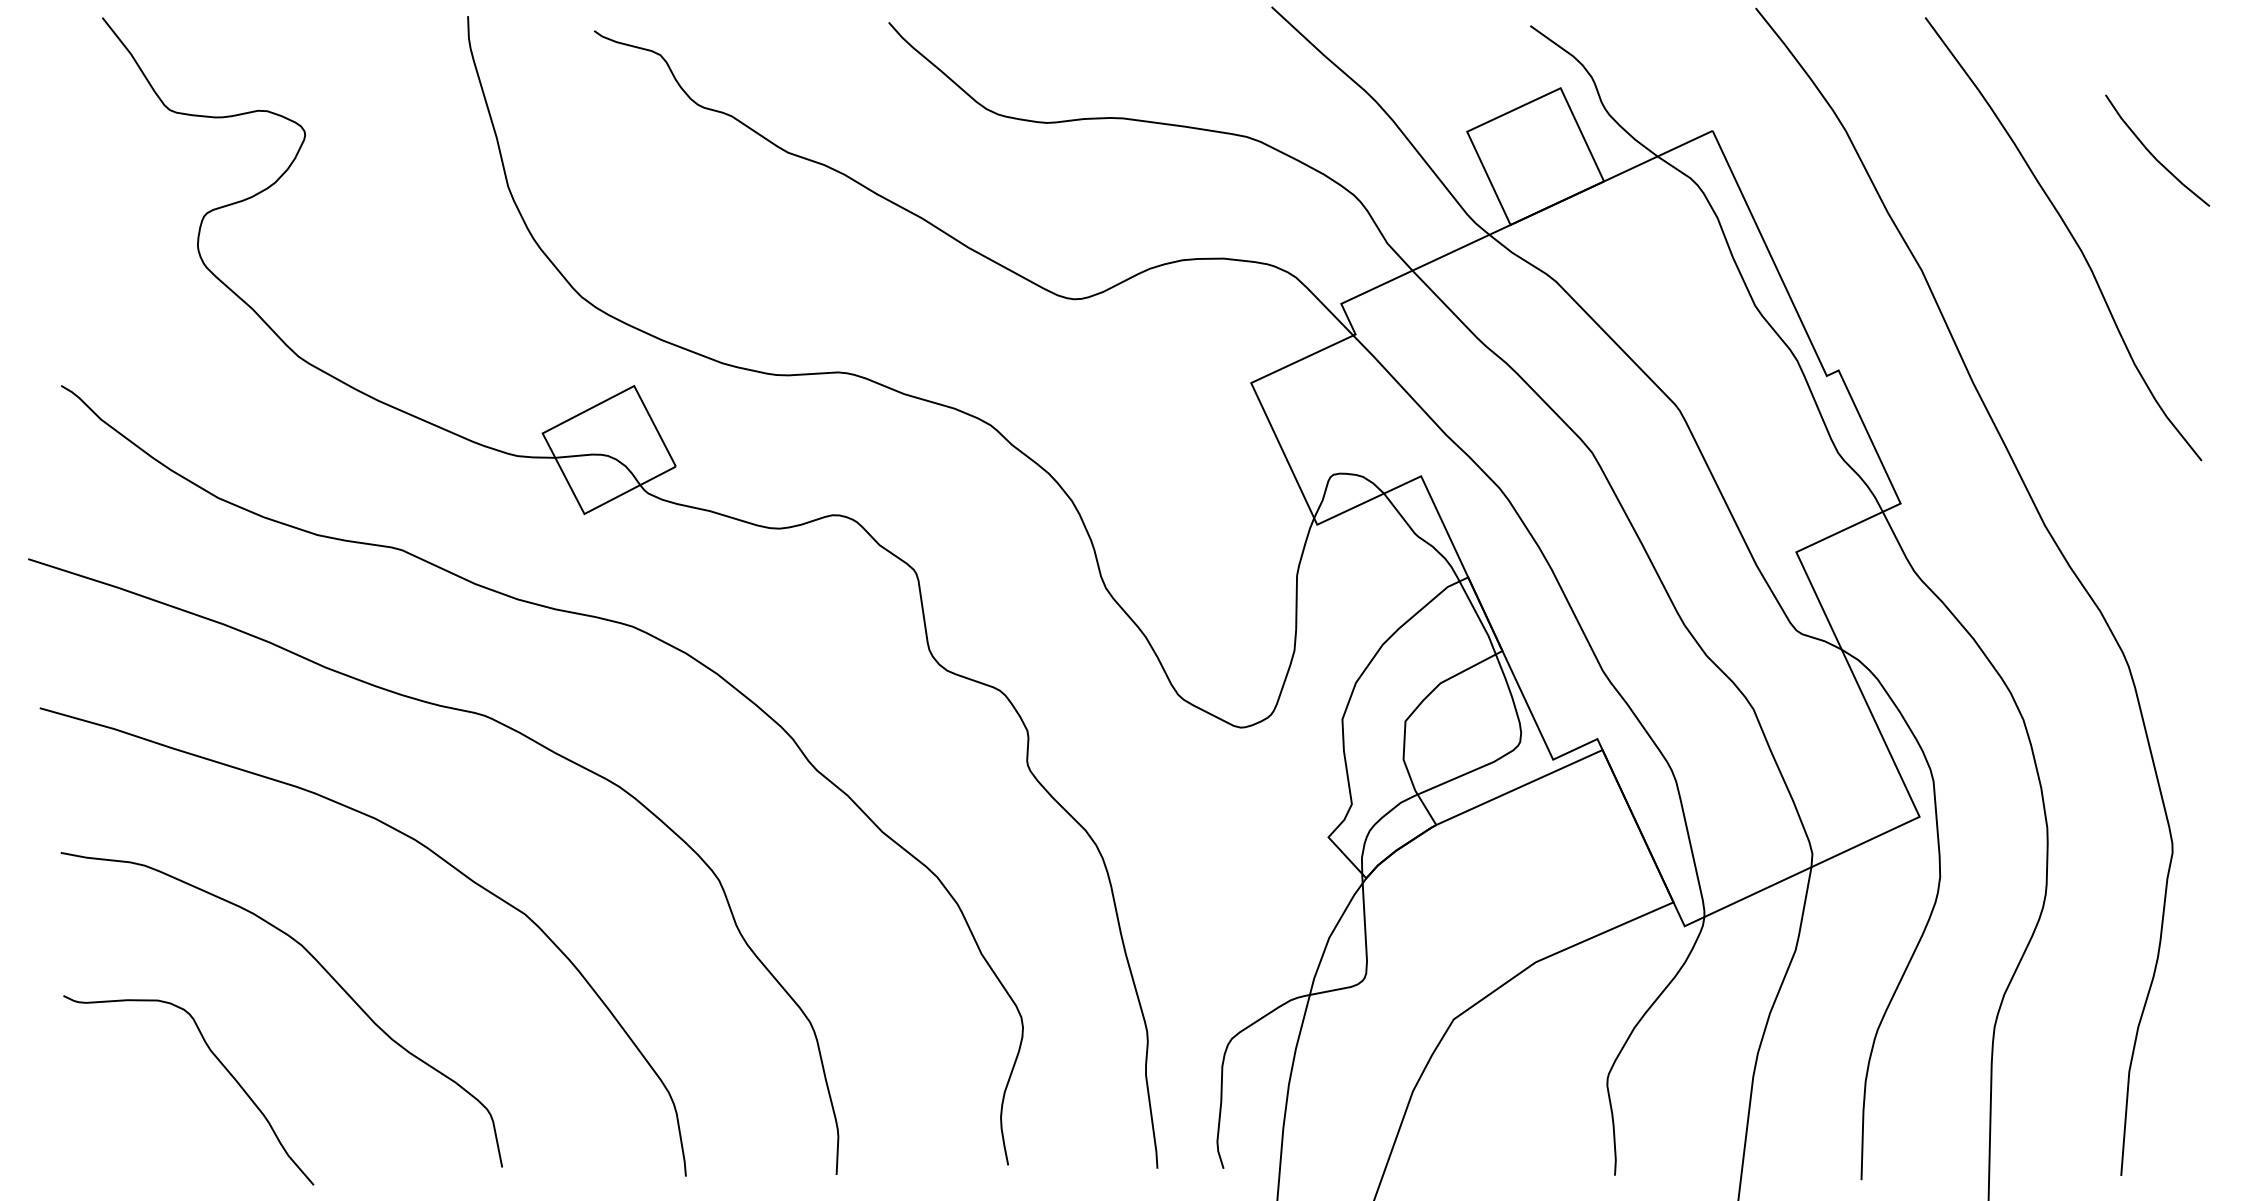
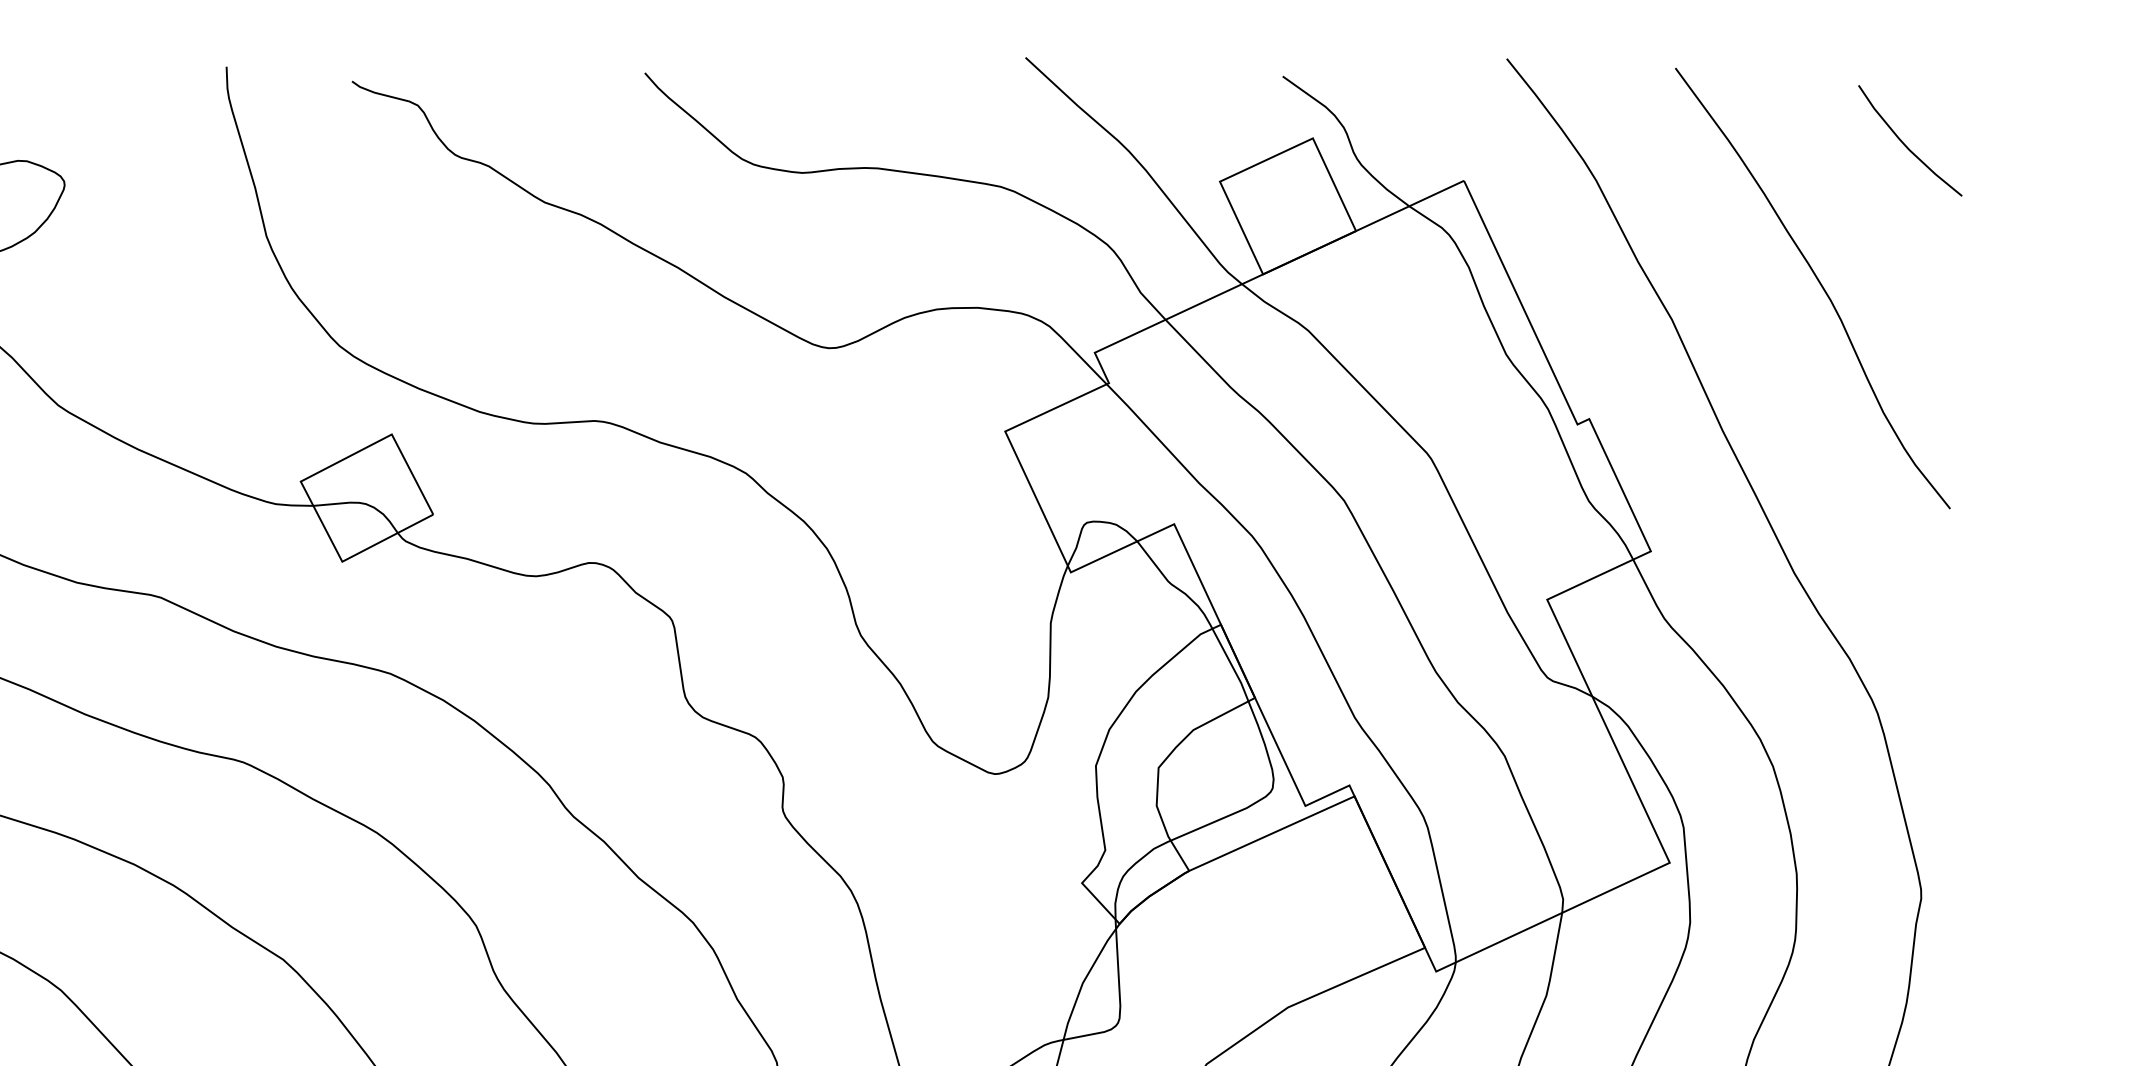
curve: (2153, 154) -> (1906, 144), moved

